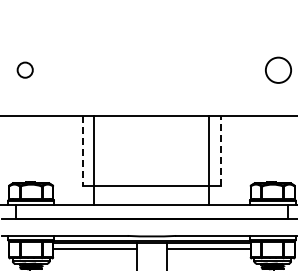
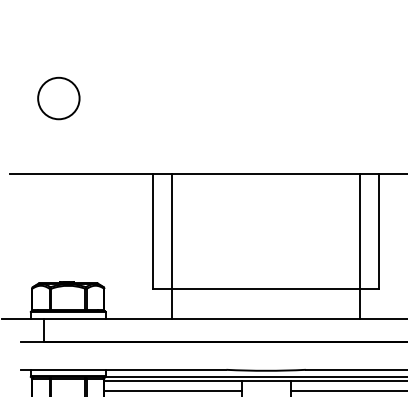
circle: (24, 69) -> (57, 97), size x1.67
line: (220, 150) -> (378, 229), dashed -> solid
line: (82, 151) -> (152, 231), dashed -> solid

